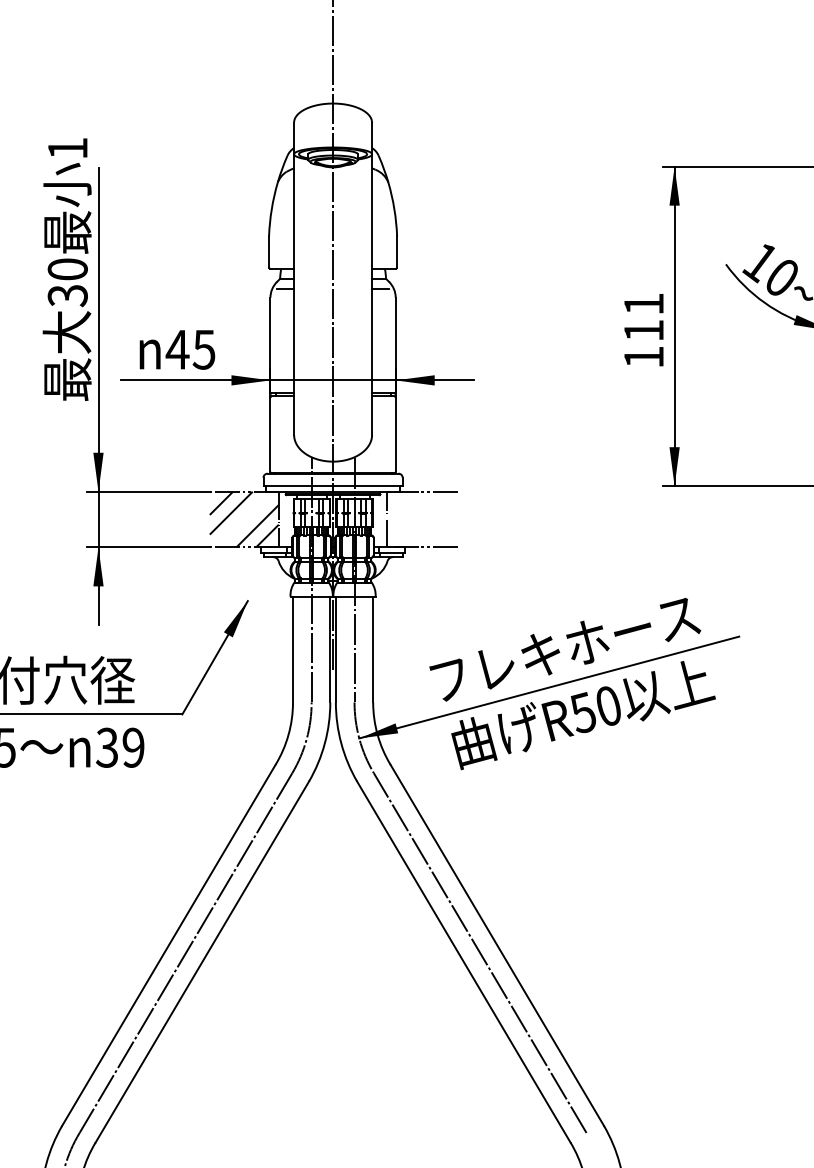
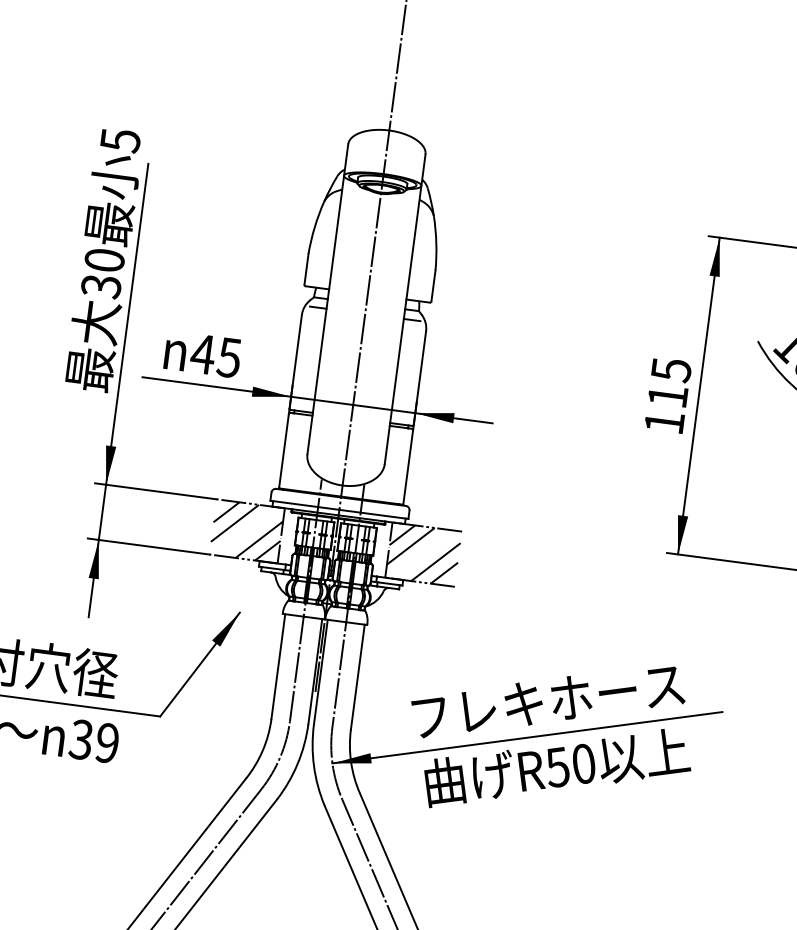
text: (67, 148) -> (120, 140), 1 -> 5
text: (644, 304) -> (671, 370), 111 -> 115
hatch: (422, 519) -> (423, 554), added

